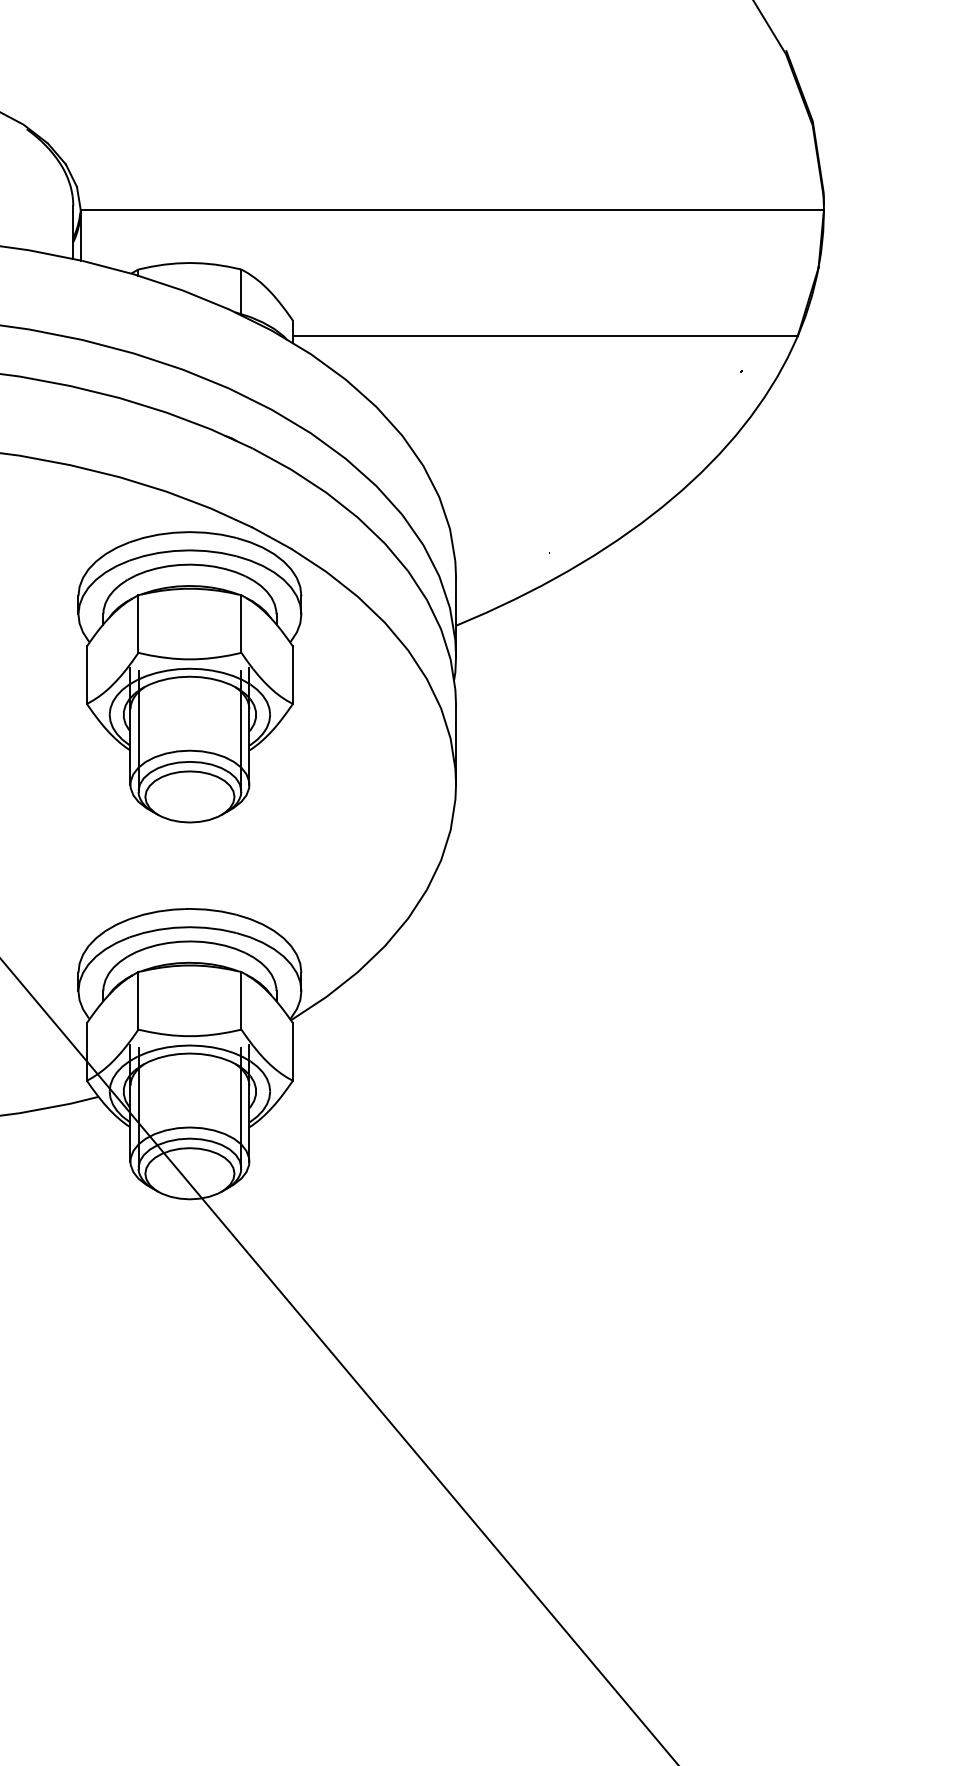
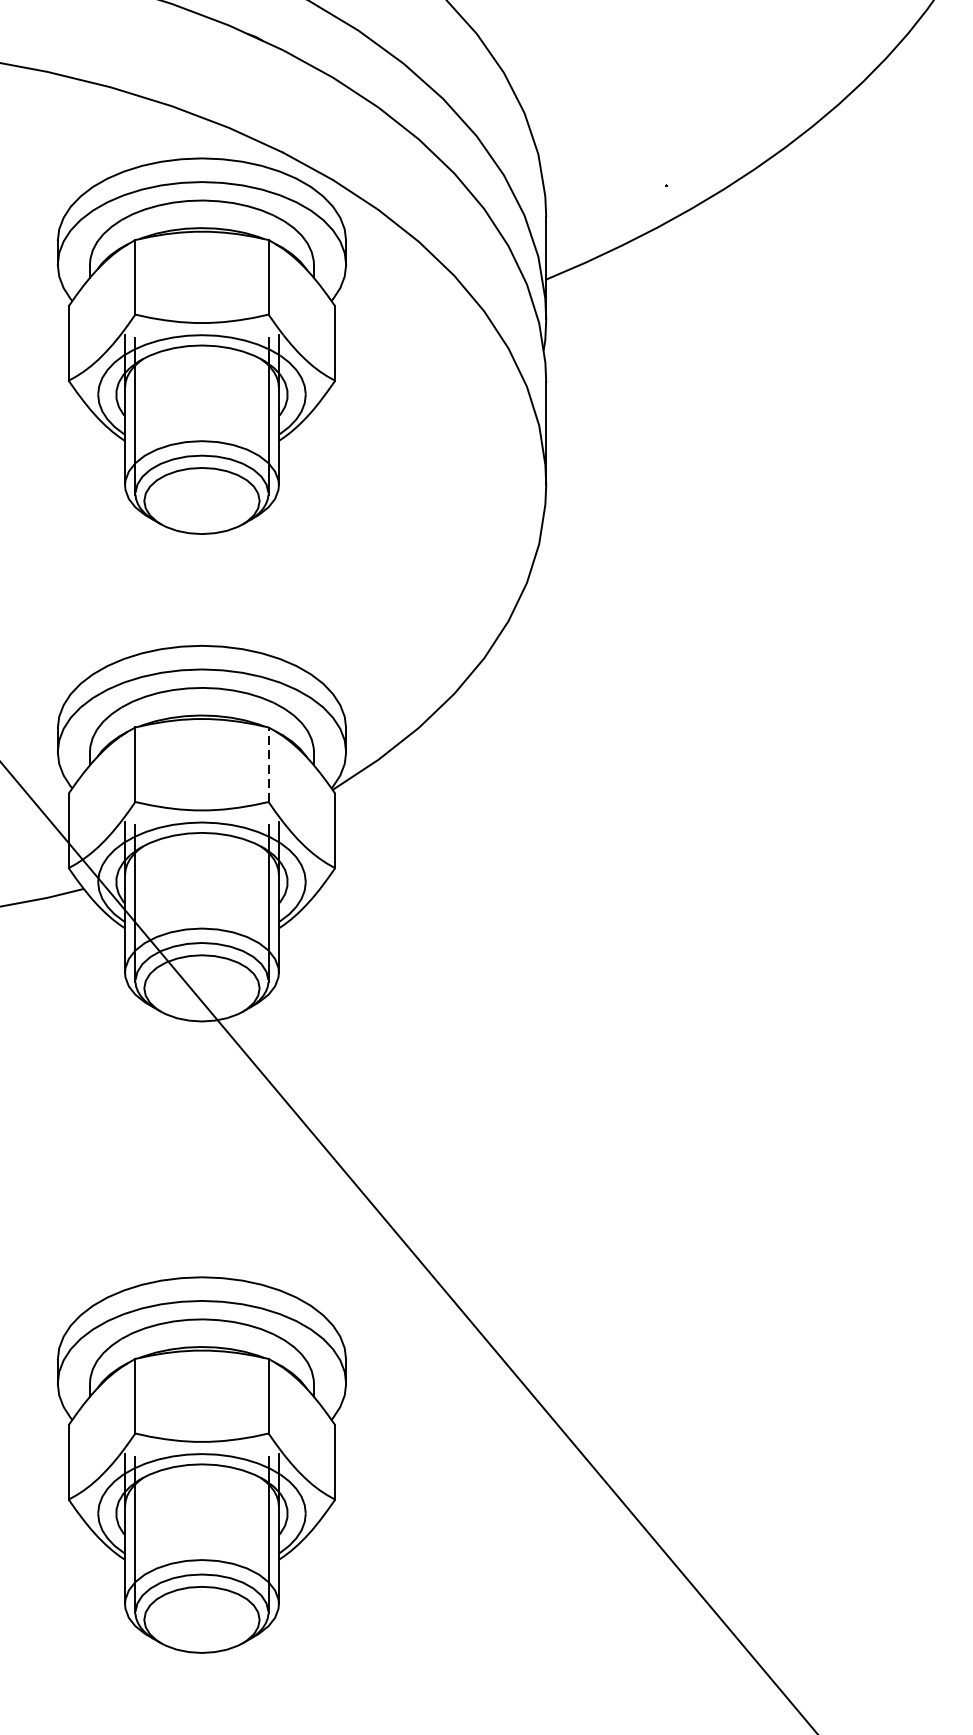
line: (241, 1000) -> (268, 764), solid -> dashed
part: (189, 1542) -> (201, 1465), added

